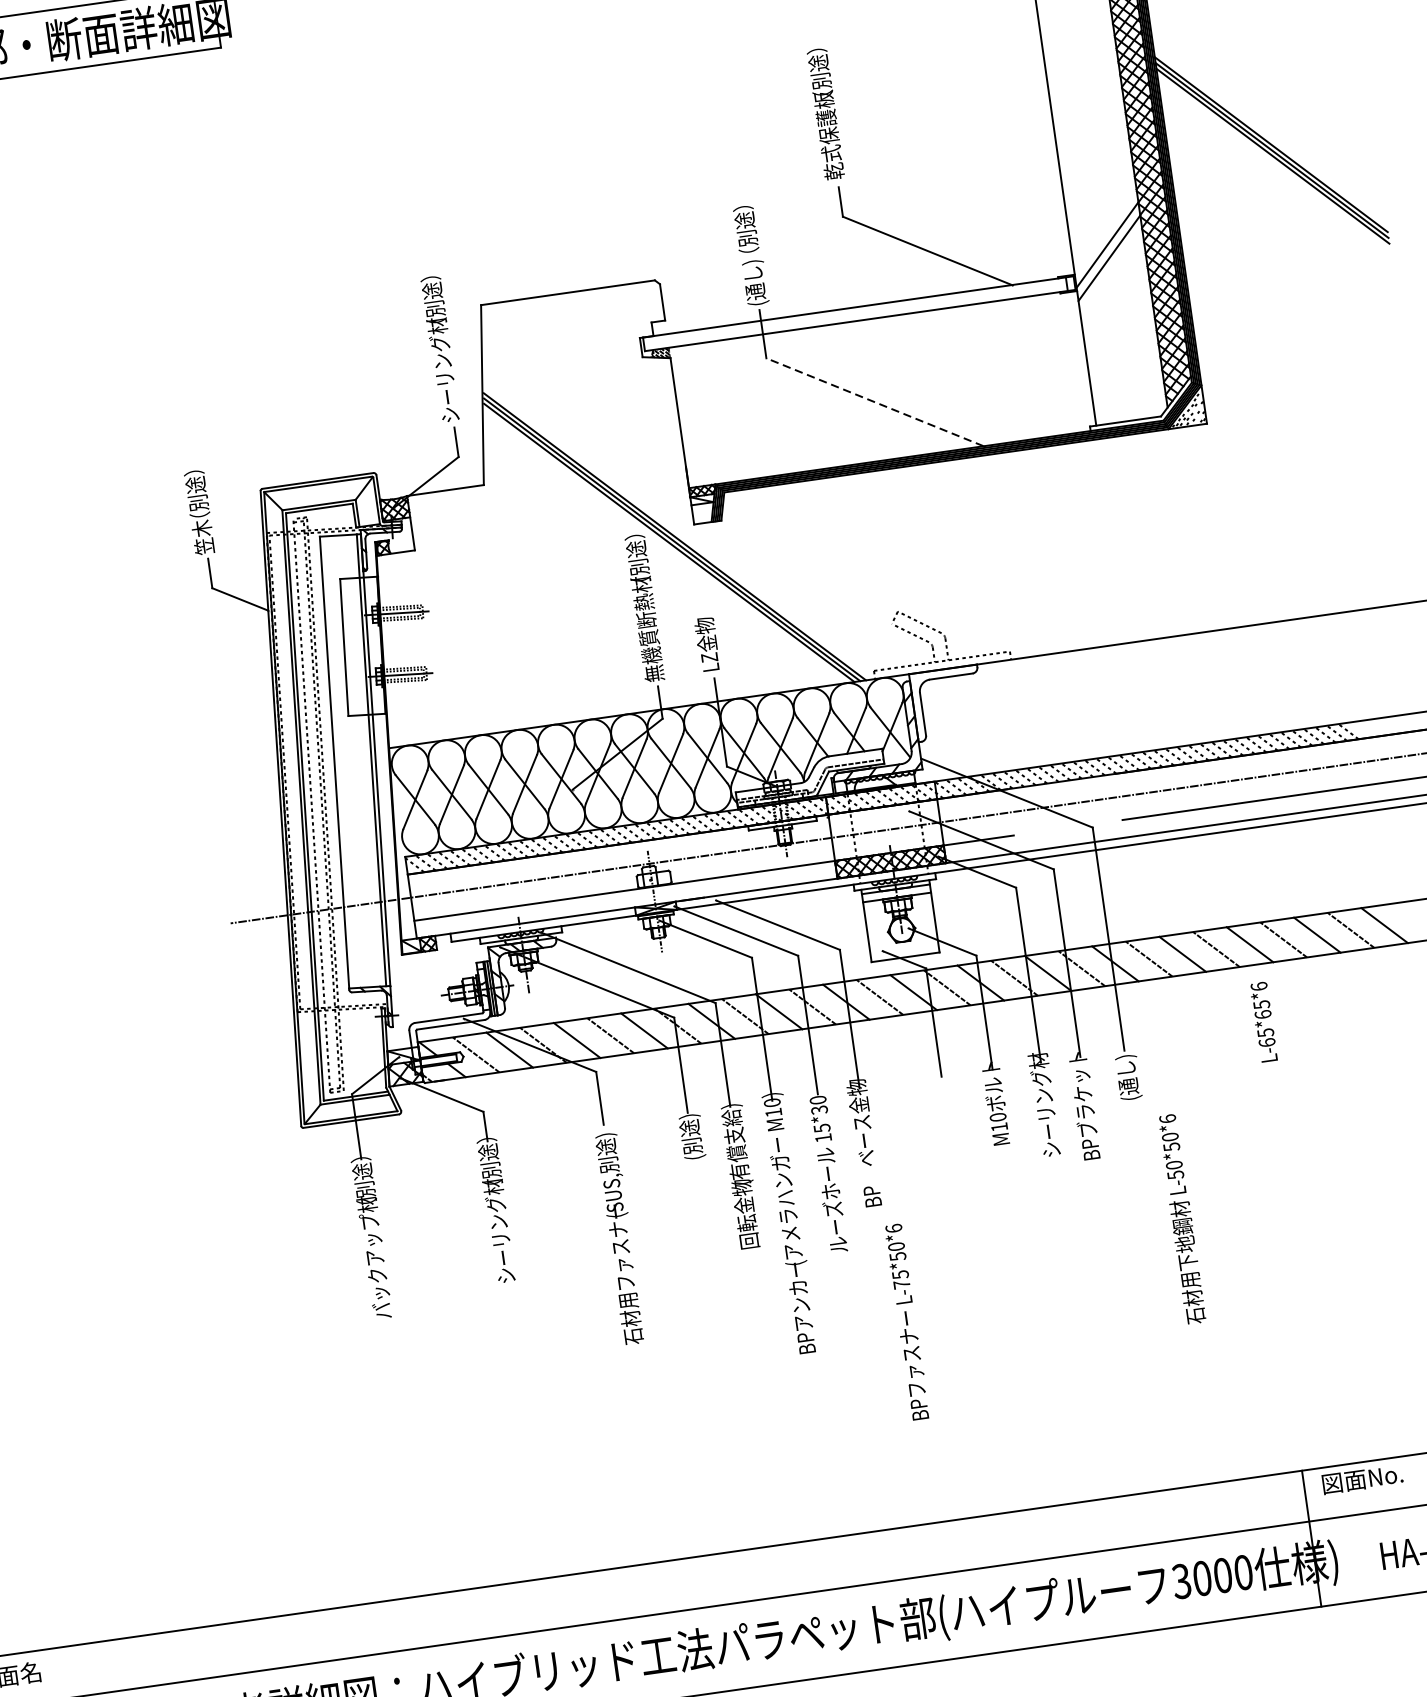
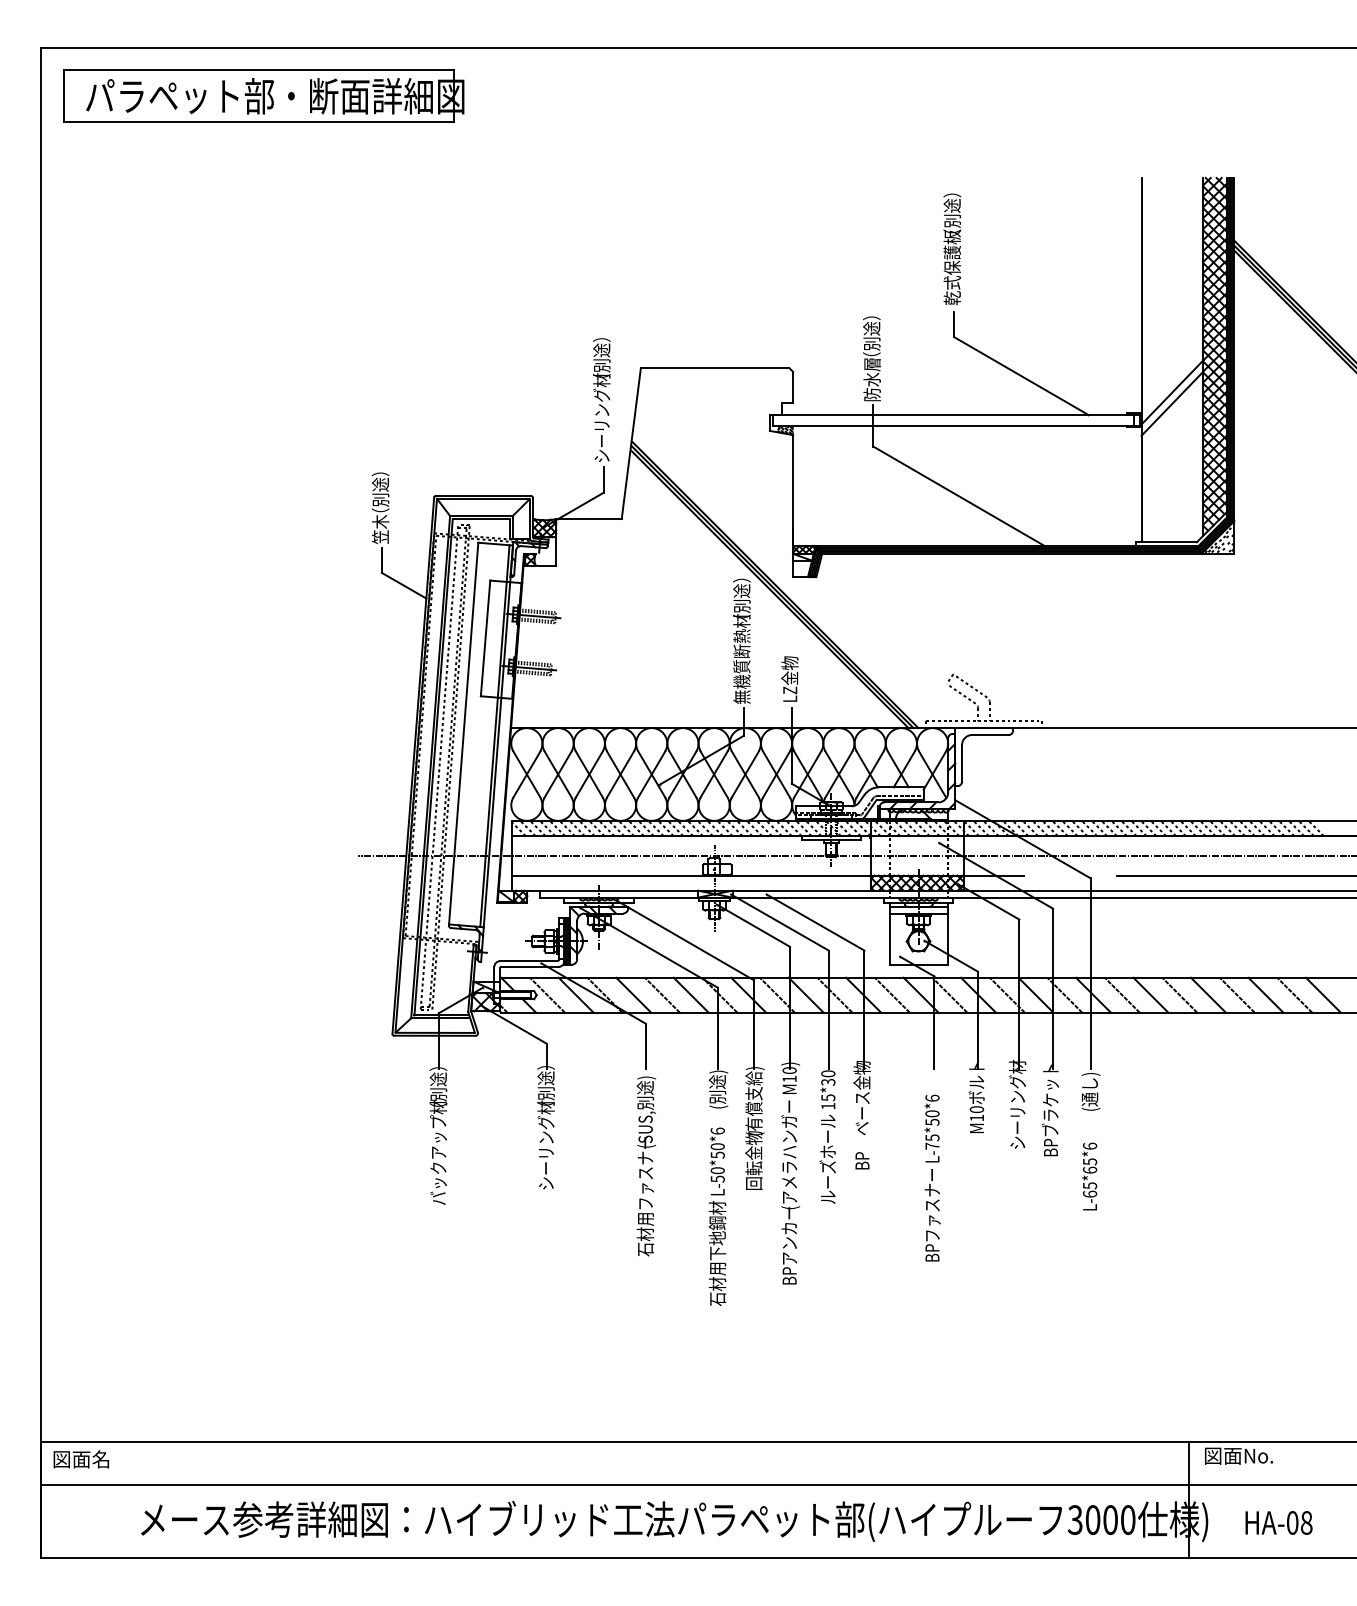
text: (754, 279) -> (872, 379), (通し) -> 防水層
line: (874, 402) -> (958, 496), dashed -> solid
text: (1263, 1022) -> (1089, 1176), moved
text: (1181, 1218) -> (717, 1216), moved
text: (907, 1321) -> (932, 1177), moved

